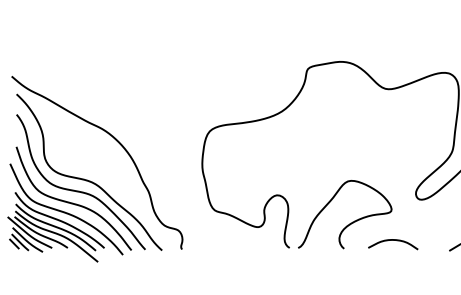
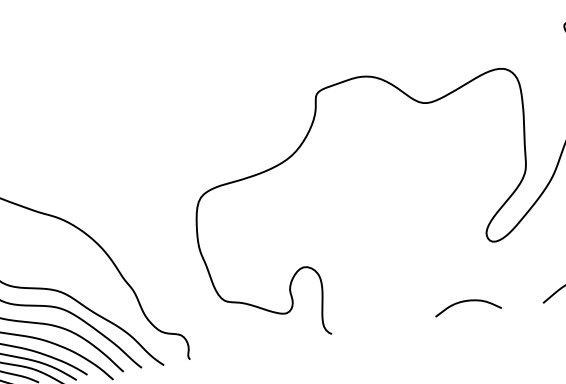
curve: (349, 223) -> (405, 288), removed

